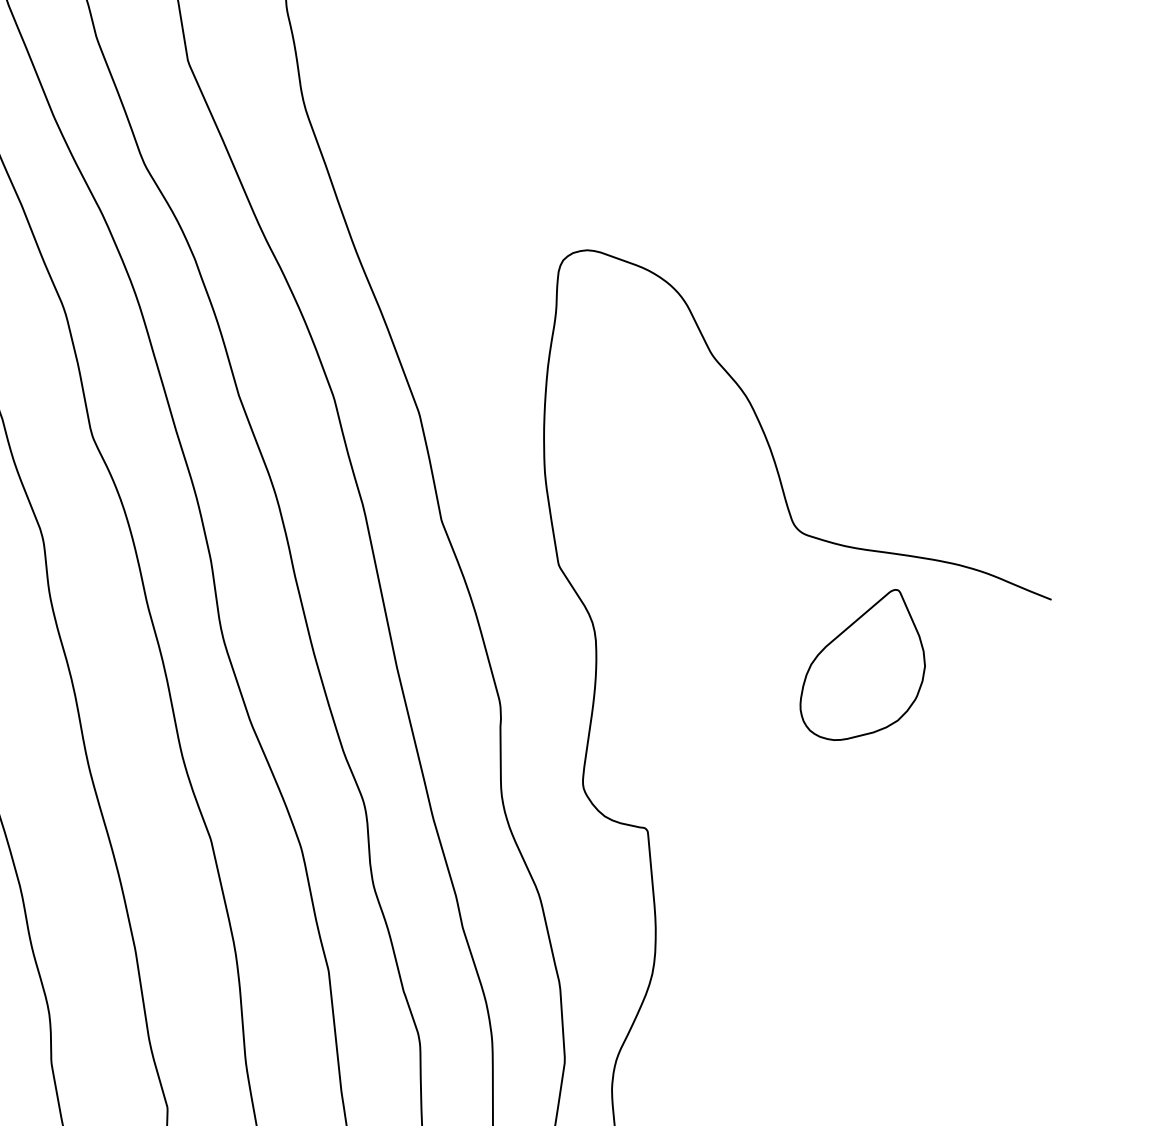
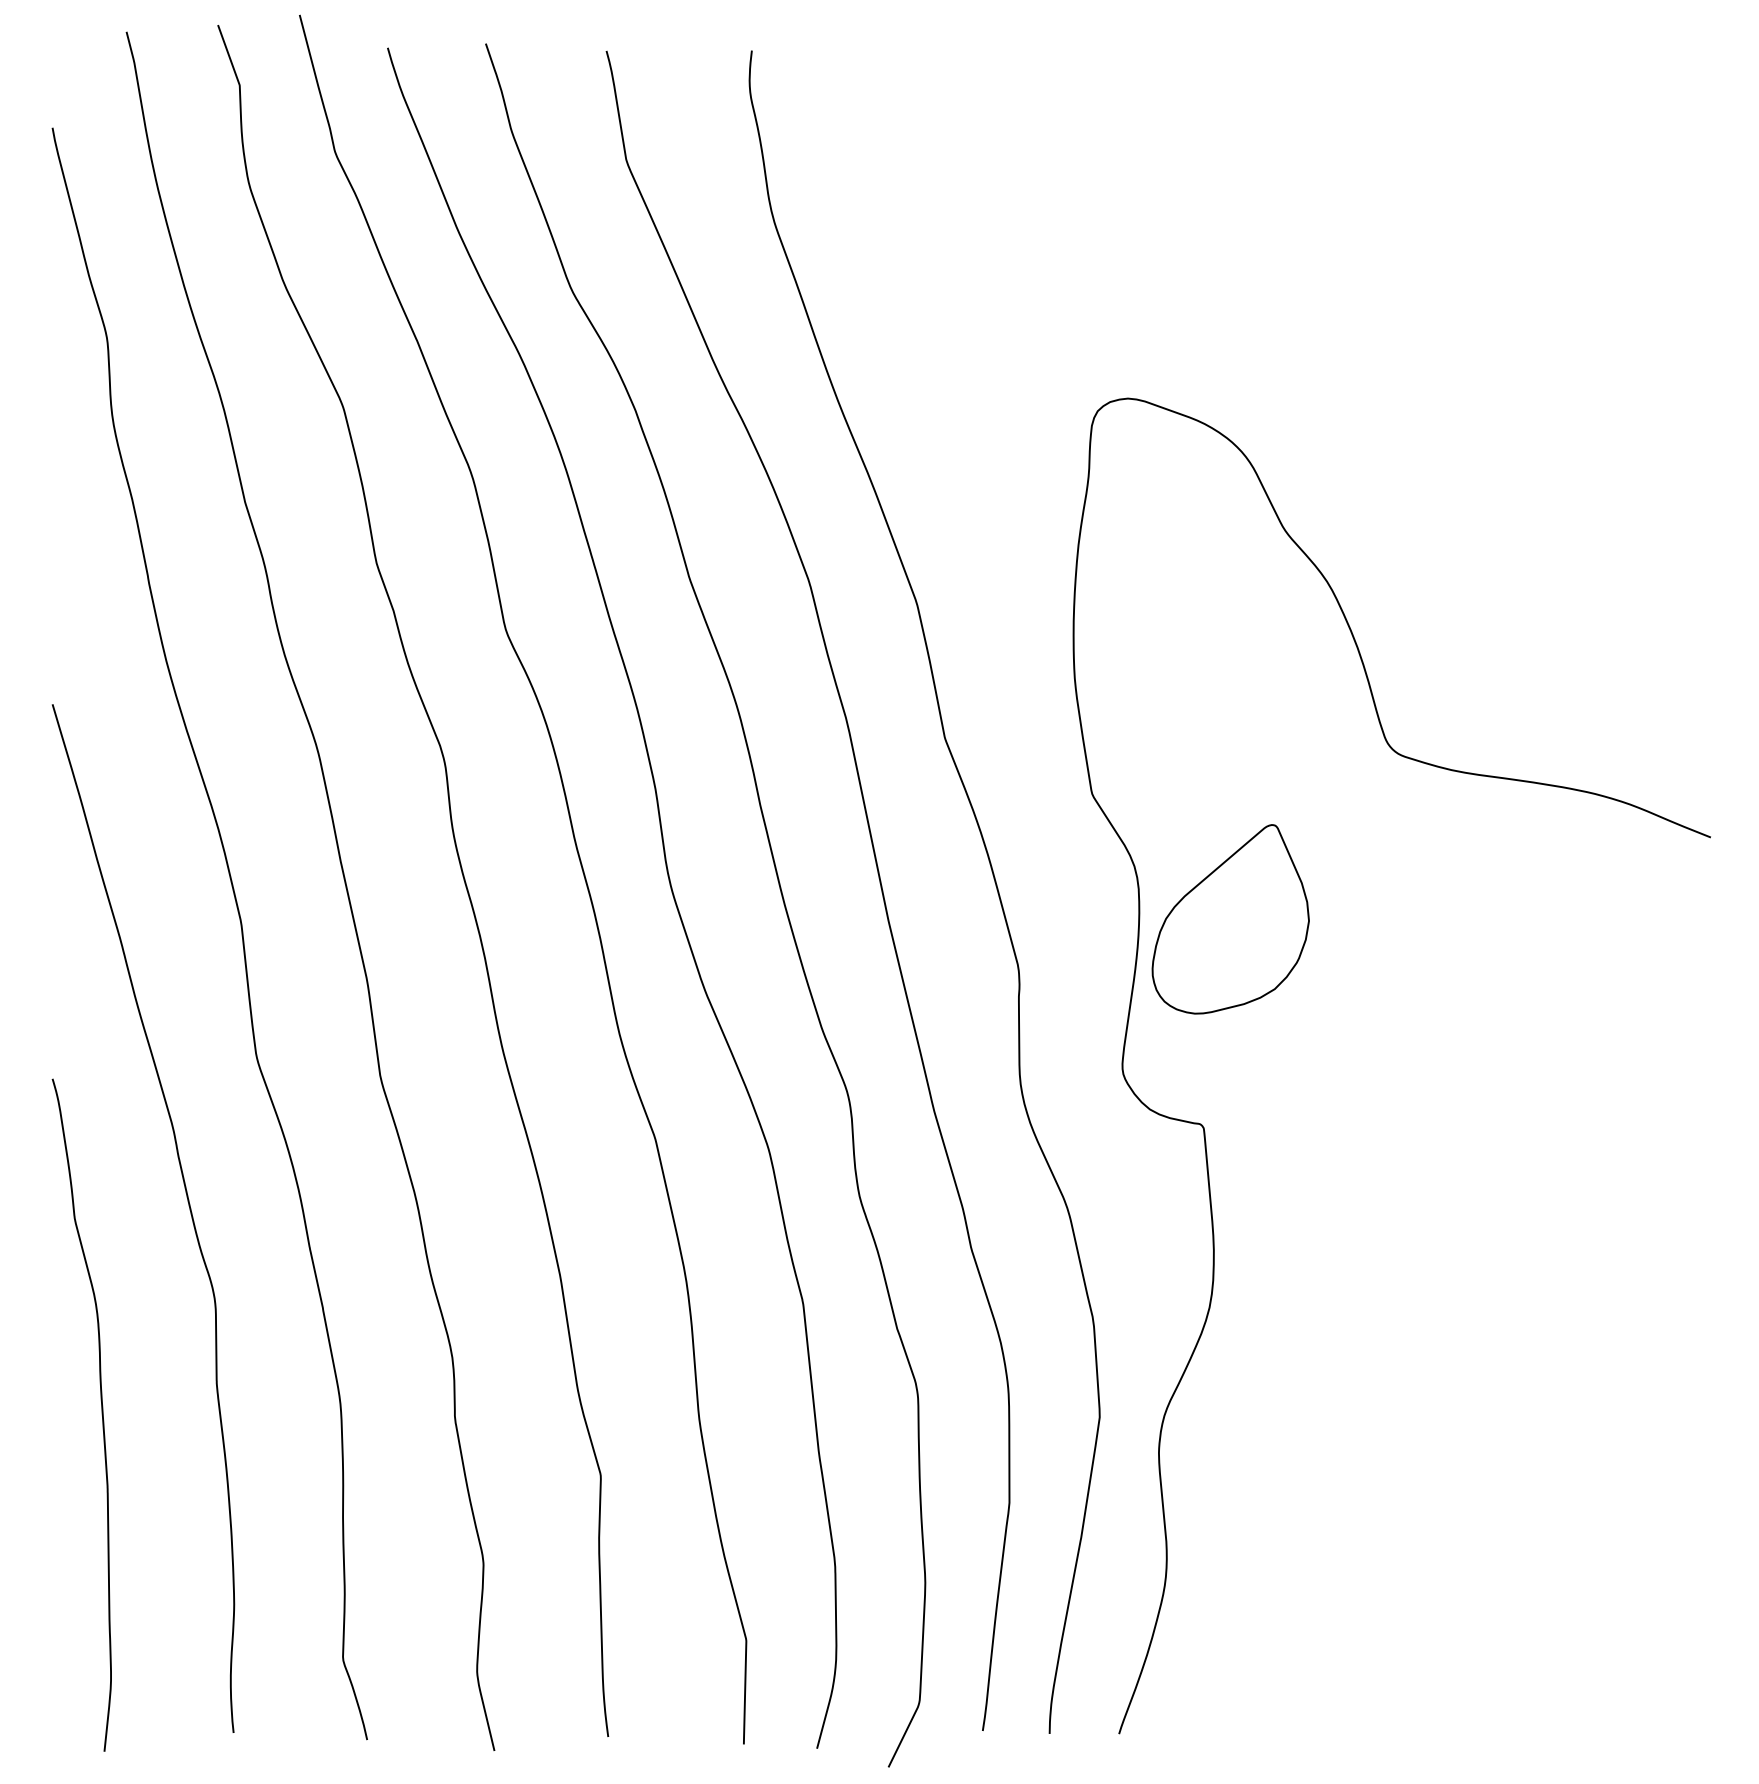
part: (862, 665) -> (1230, 919), moved

